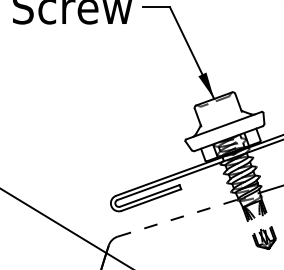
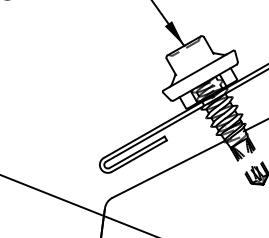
line: (177, 218) -> (168, 169), dashed -> solid

